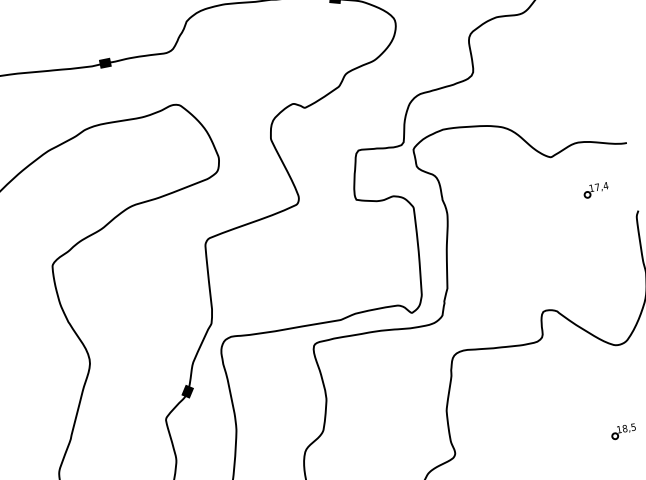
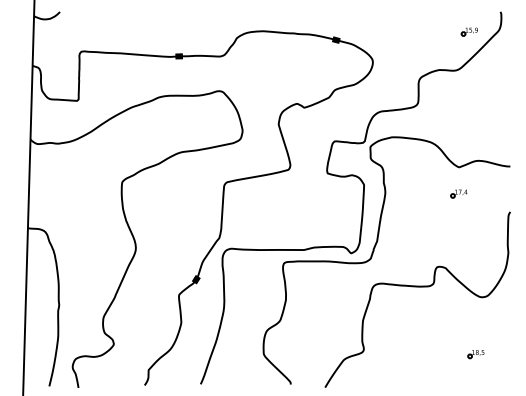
part: (595, 189) -> (458, 193), moved

